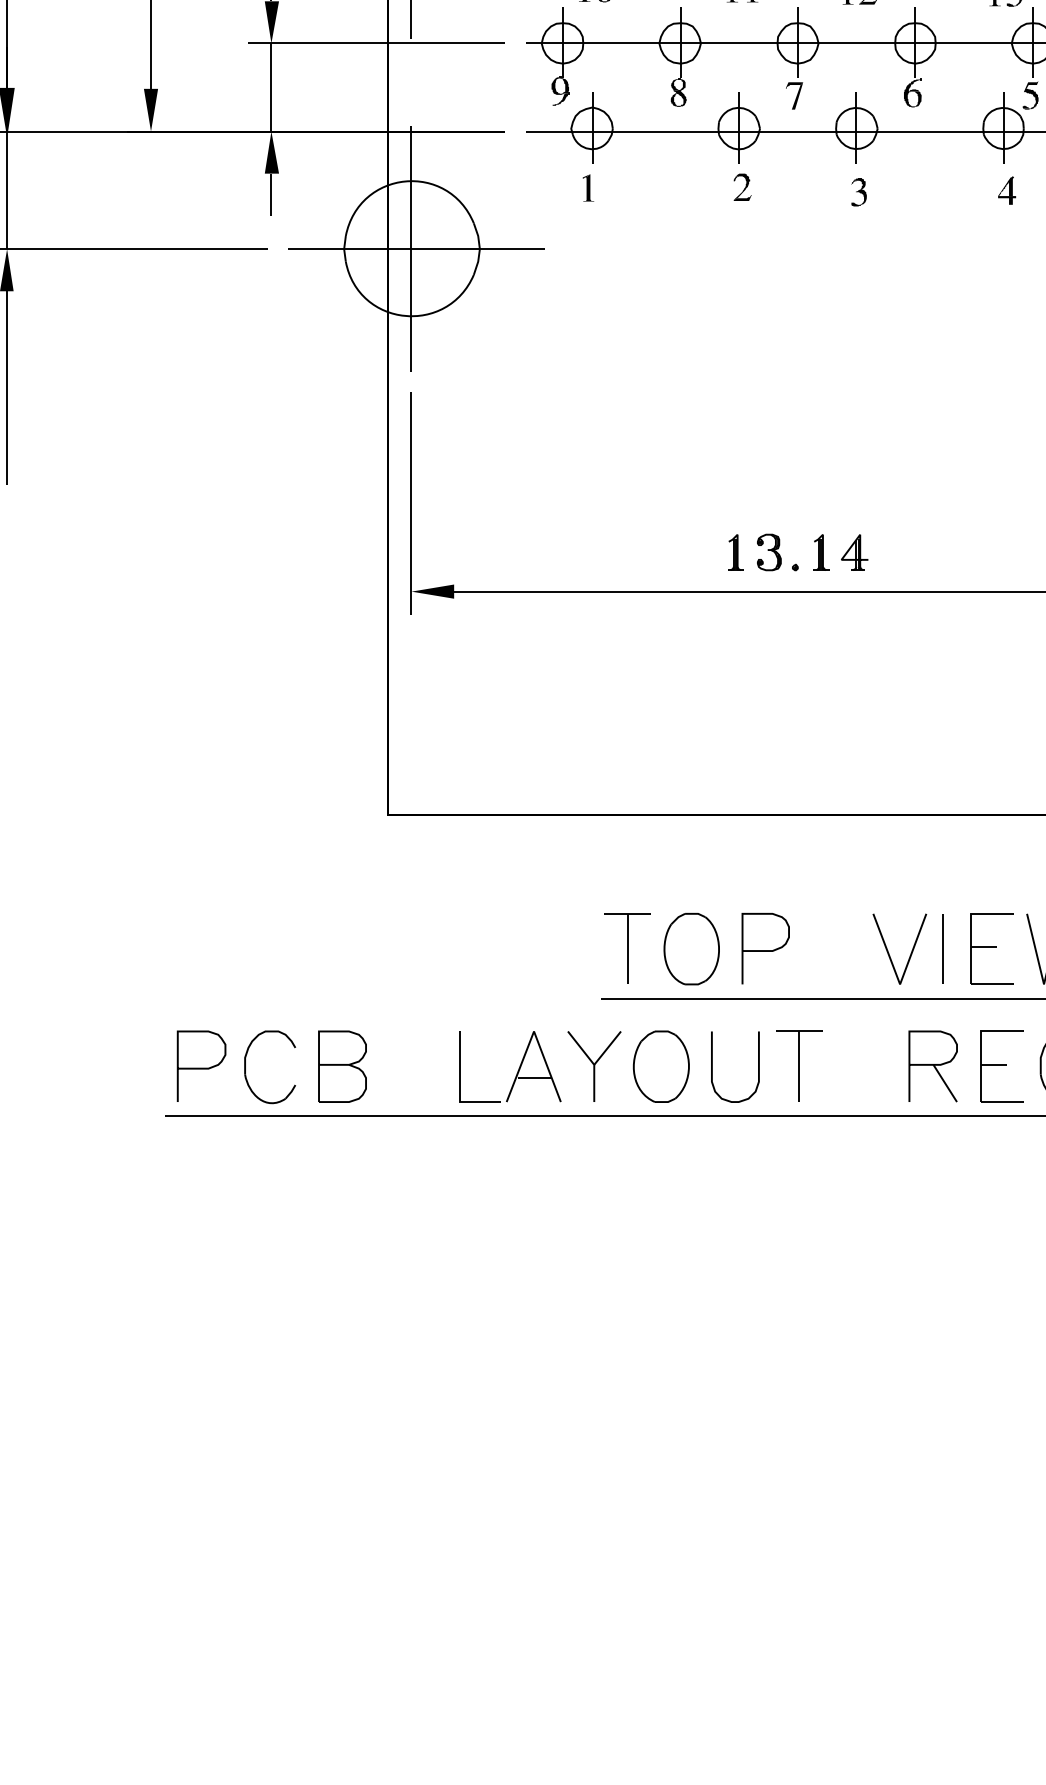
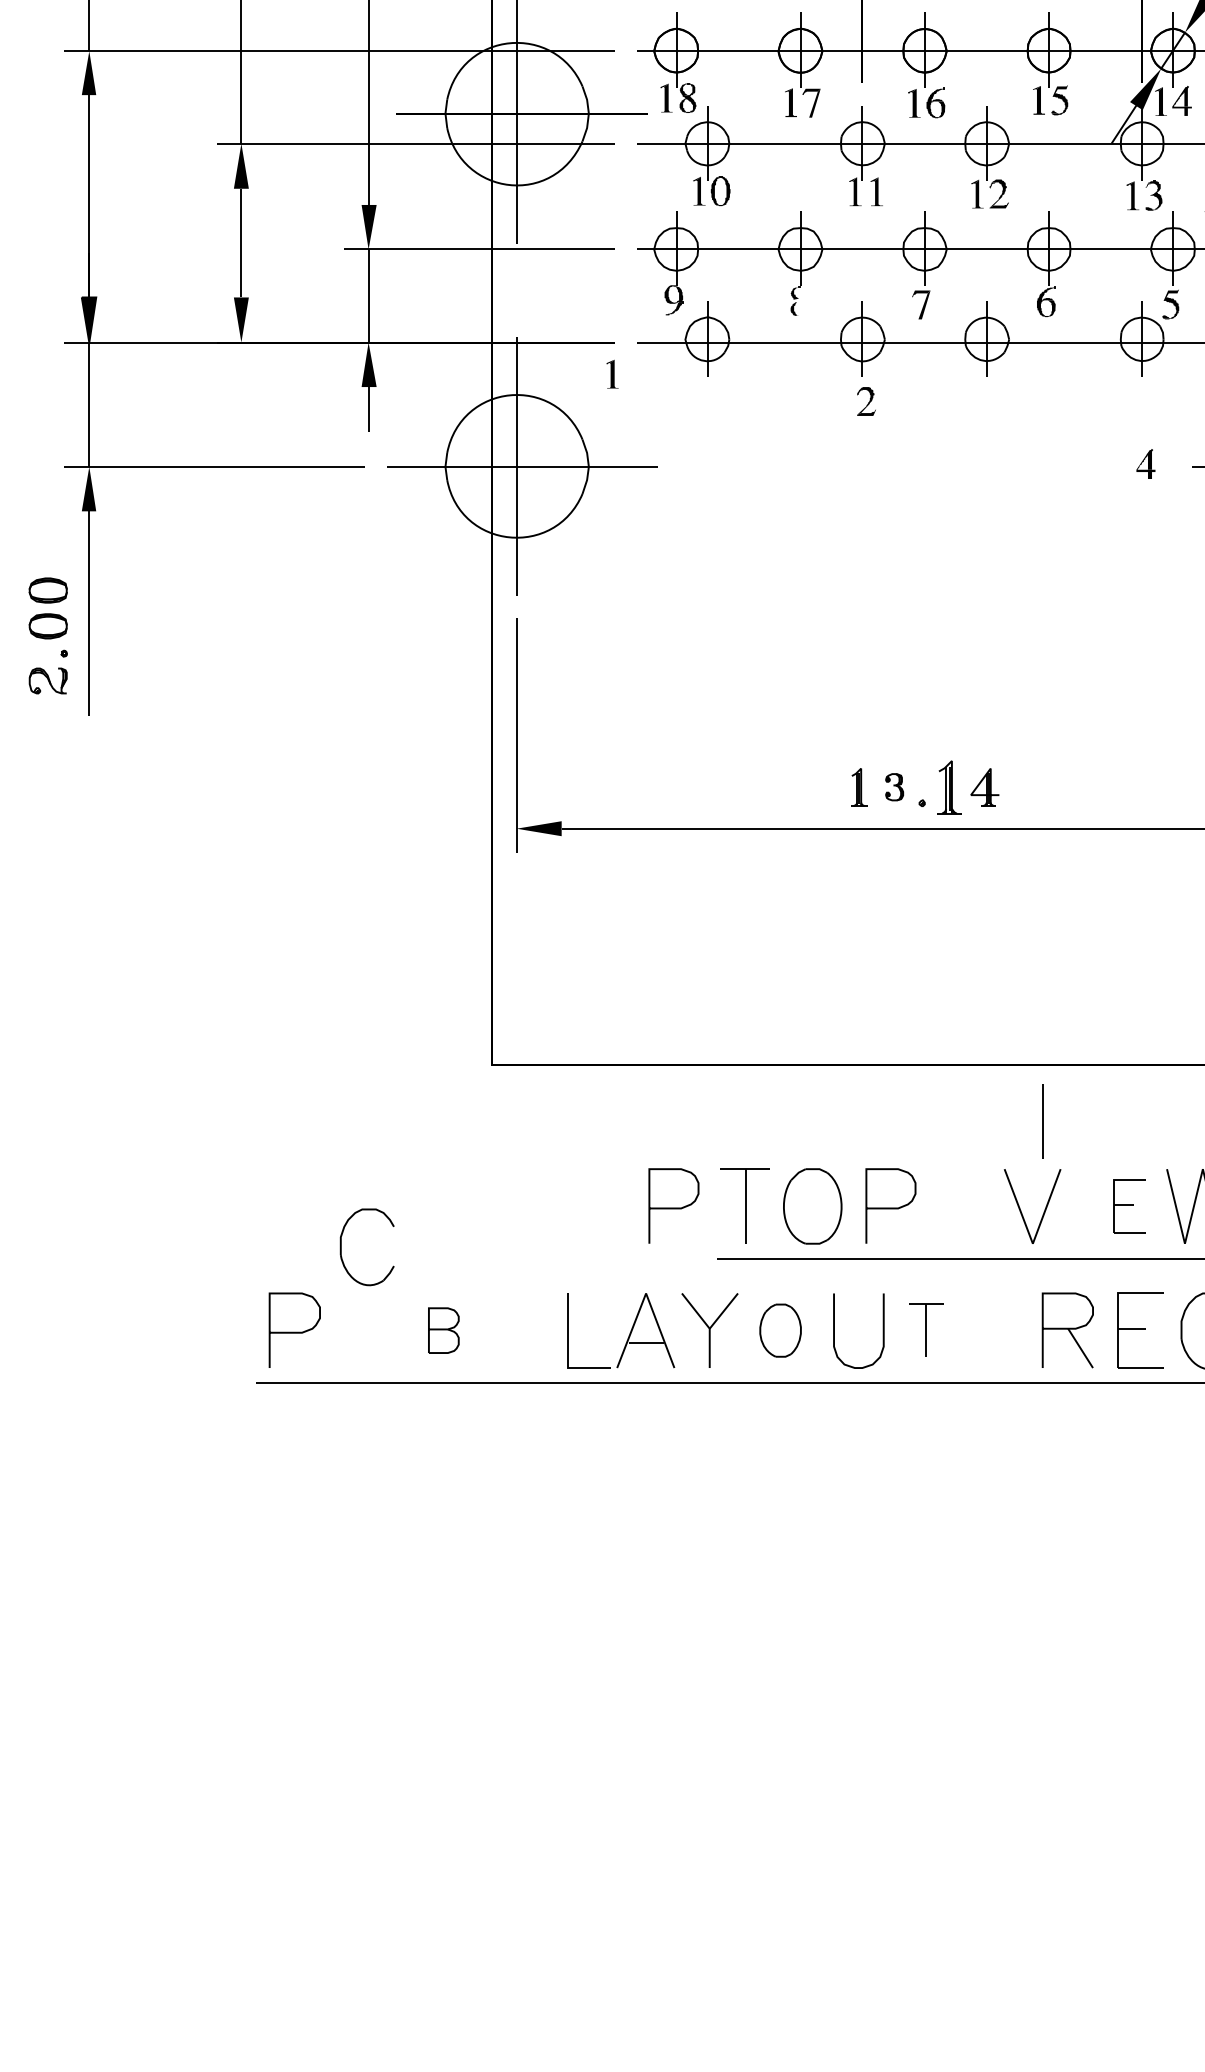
fill: (680, 92) -> (800, 301), removed
part: (588, 187) -> (612, 373), moved
part: (1006, 190) -> (1145, 463), moved
part: (859, 192) -> (989, 406), removed
part: (769, 551) -> (894, 786), size x0.7
part: (821, 552) -> (949, 787), size x1.4
line: (943, 949) -> (1042, 1121), moved
part: (991, 949) -> (1129, 1206), size x0.7
curve: (559, 950) -> (673, 1207), added
part: (799, 1065) -> (926, 1329), size x0.7
part: (342, 1066) -> (443, 1330), size x0.6
part: (661, 1066) -> (780, 1330), size x0.7
part: (245, 1067) -> (341, 1247), moved

